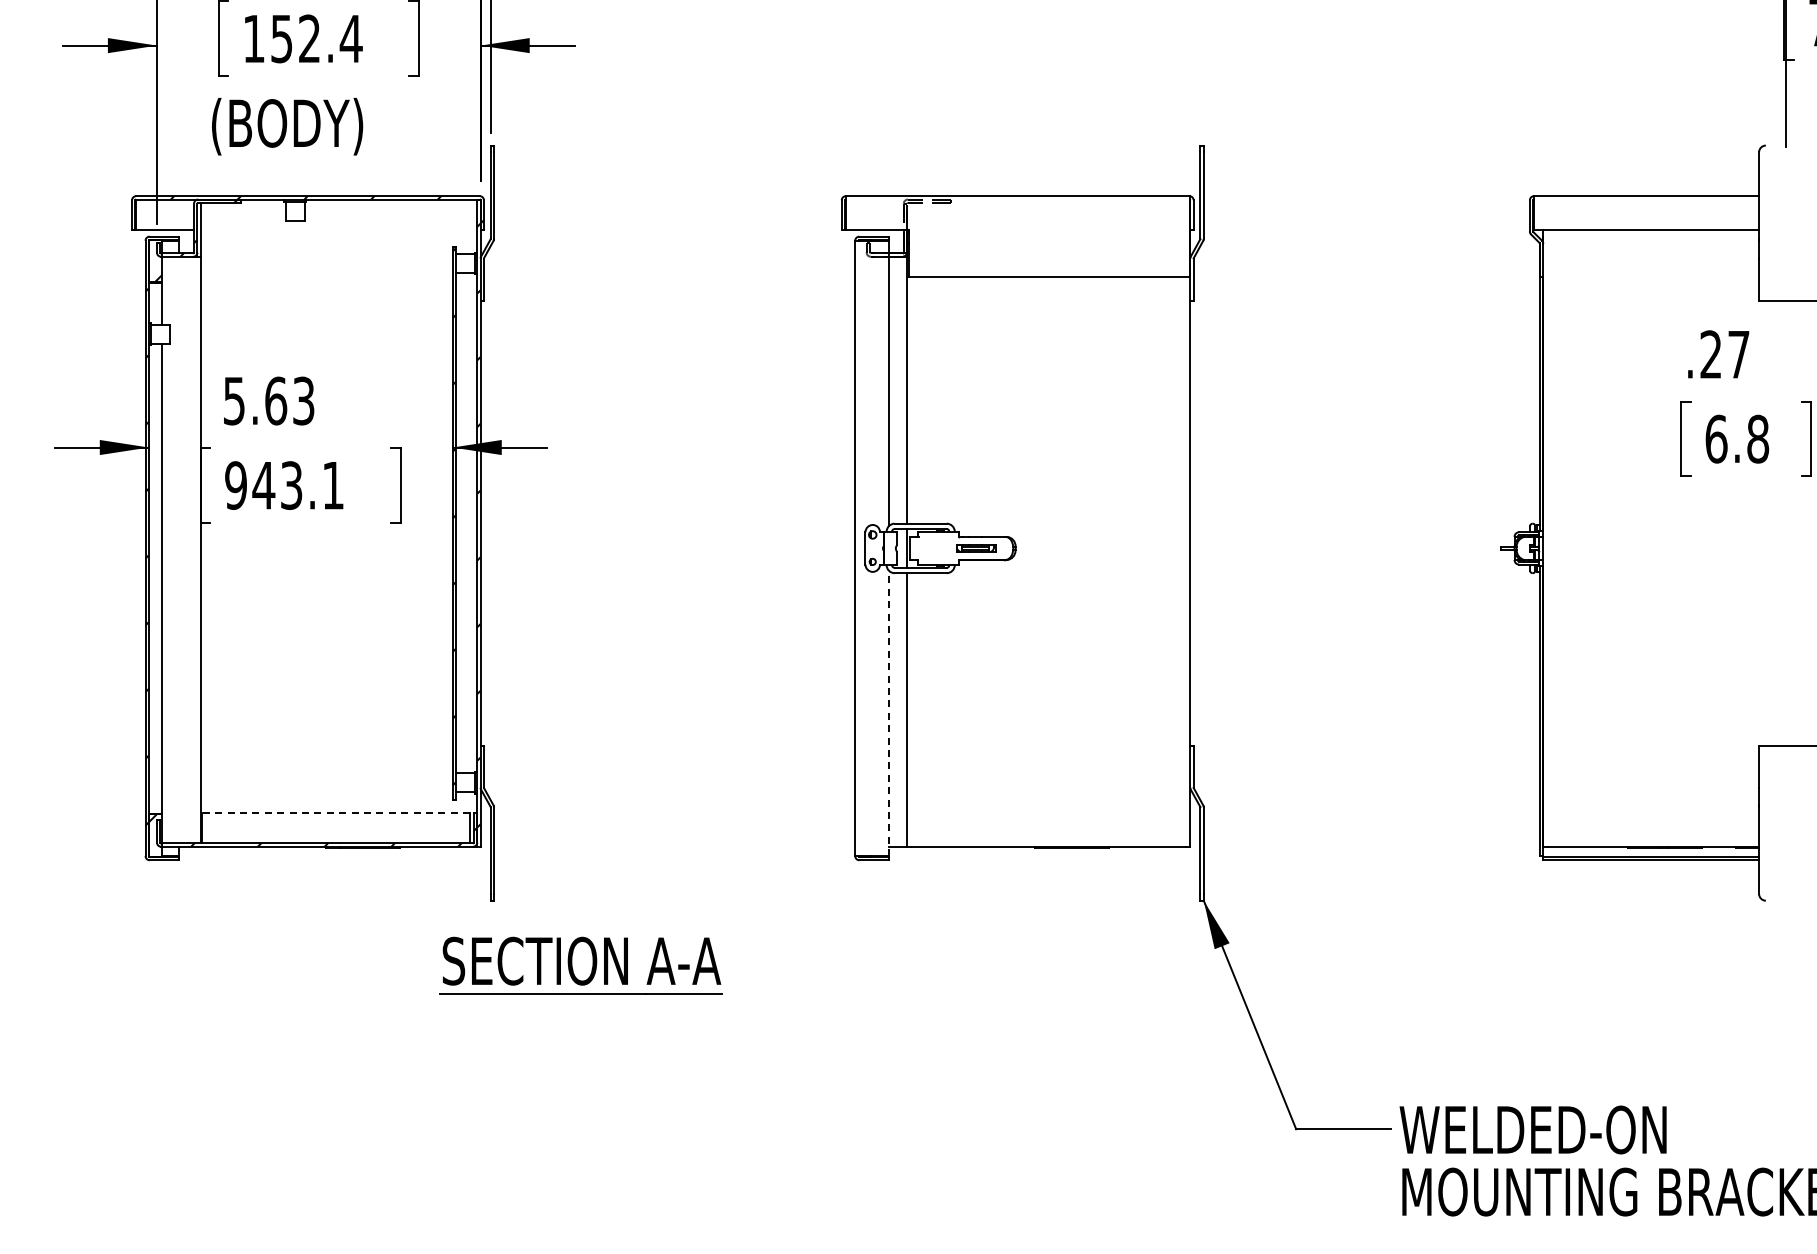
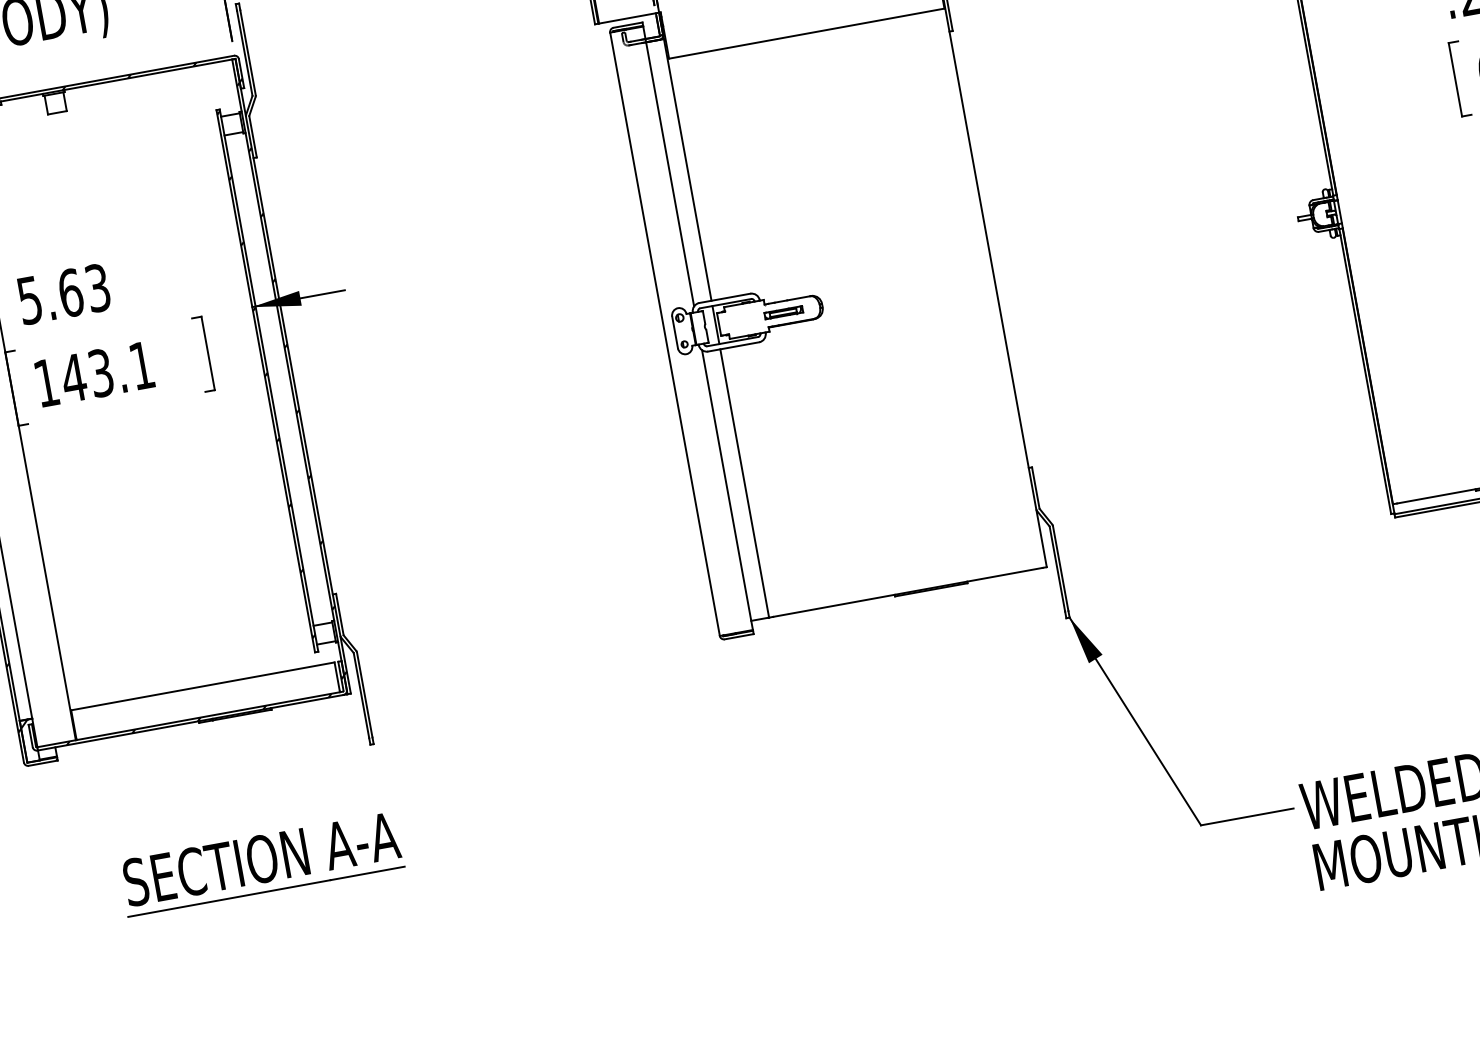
text: (235, 485) -> (46, 383), 943.1 -> 143.1
line: (888, 713) -> (727, 490), dashed -> solid
line: (335, 813) -> (202, 686), dashed -> solid
part: (580, 965) -> (261, 863), moved

